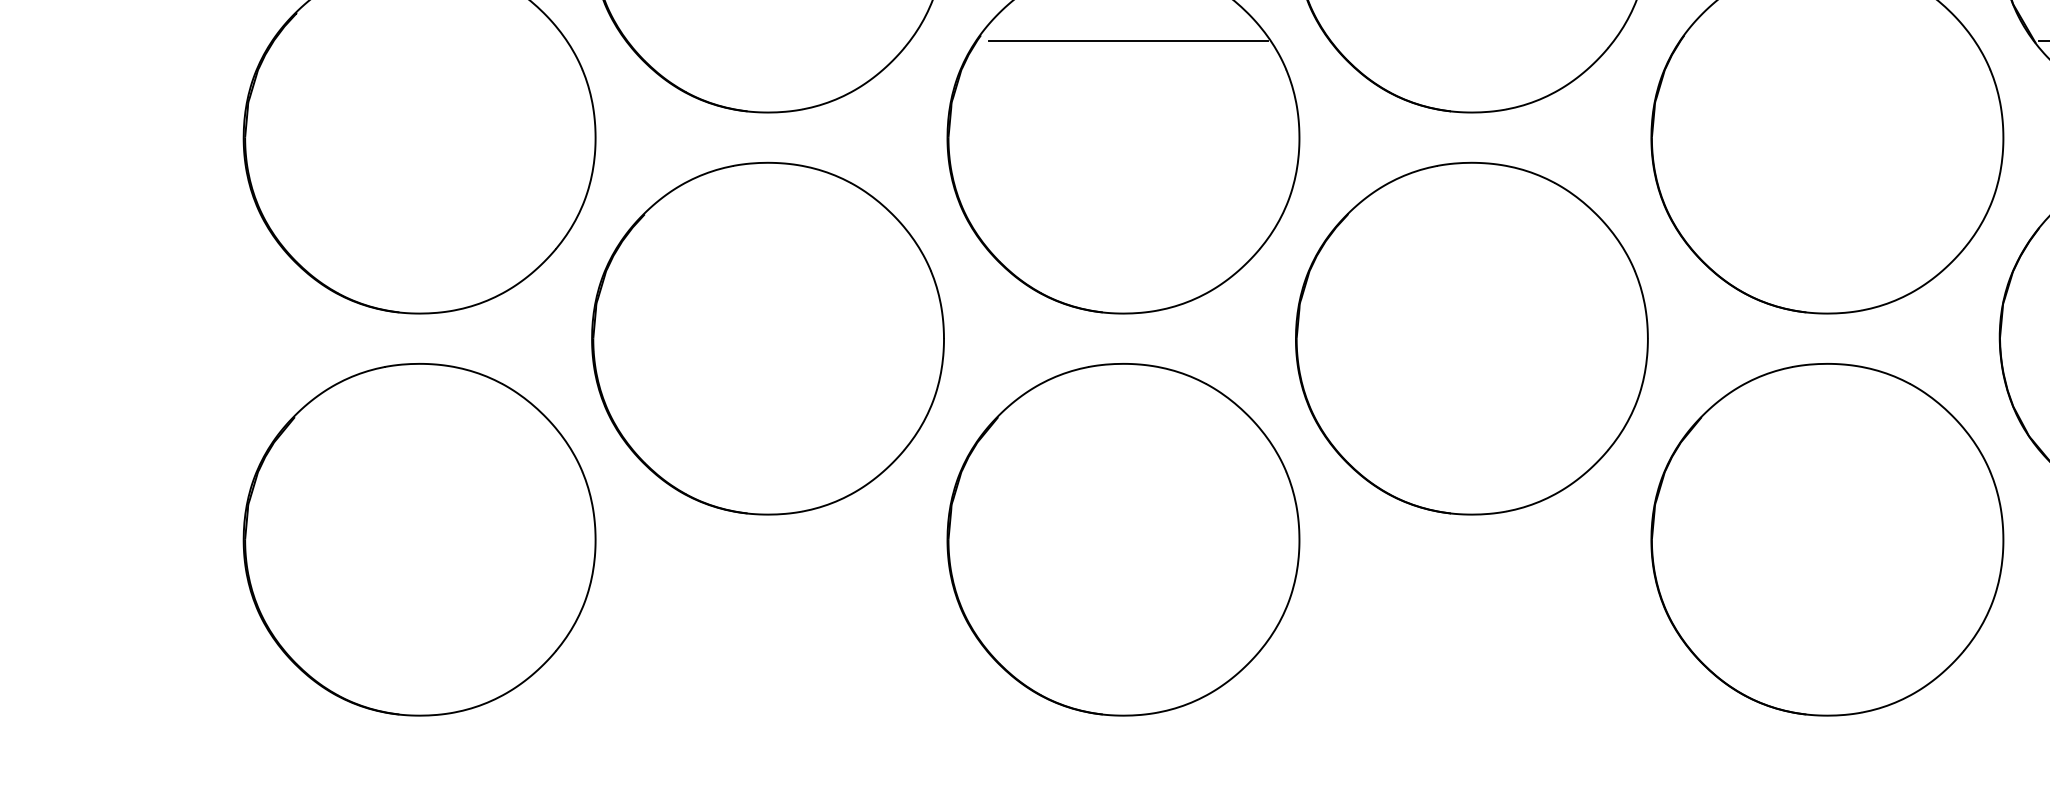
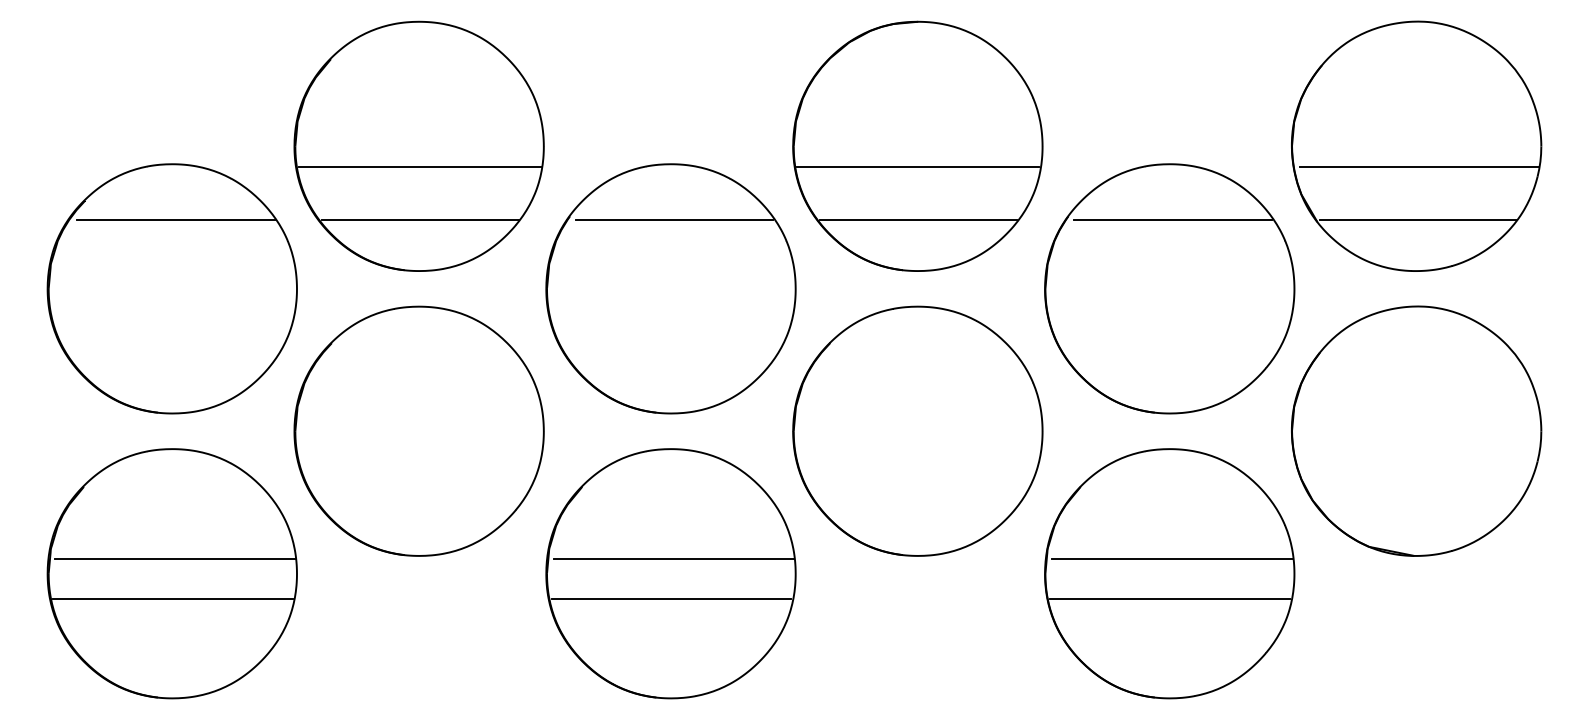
line: (424, 41) -> (175, 220), added
line: (768, 41) -> (419, 220), added
line: (1471, 41) -> (917, 220), added
line: (1831, 41) -> (1172, 220), added
line: (422, 518) -> (174, 558), added
line: (1127, 518) -> (673, 558), added
line: (1831, 518) -> (1172, 558), added
line: (419, 574) -> (172, 598), added
line: (1124, 574) -> (671, 598), added
line: (1828, 574) -> (1170, 598), added

